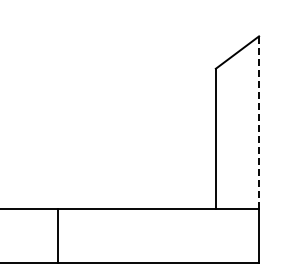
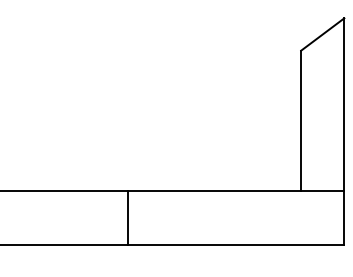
line: (259, 122) -> (344, 104), dashed -> solid
line: (58, 235) -> (128, 217), moved

